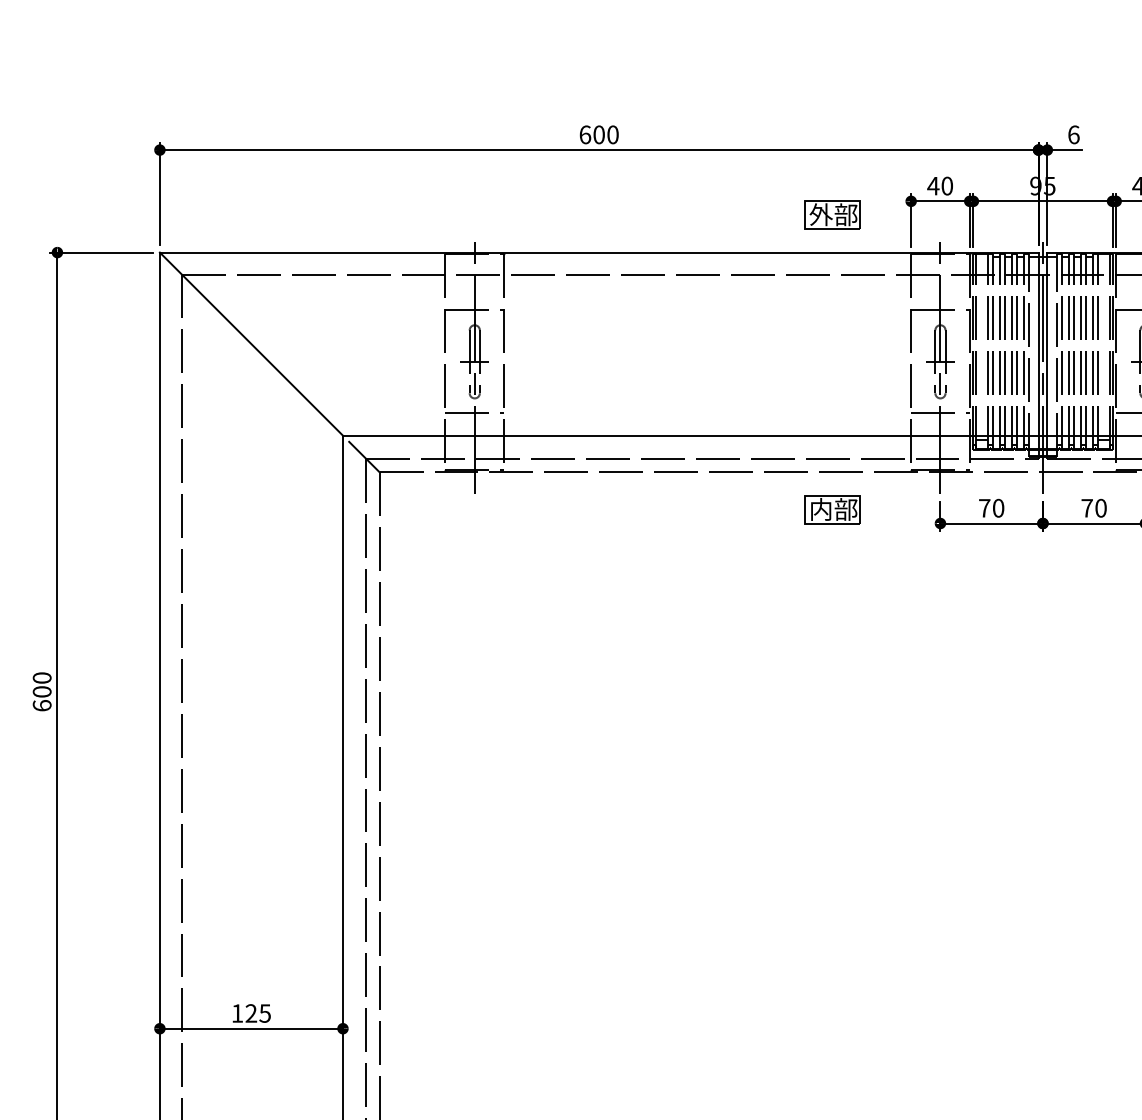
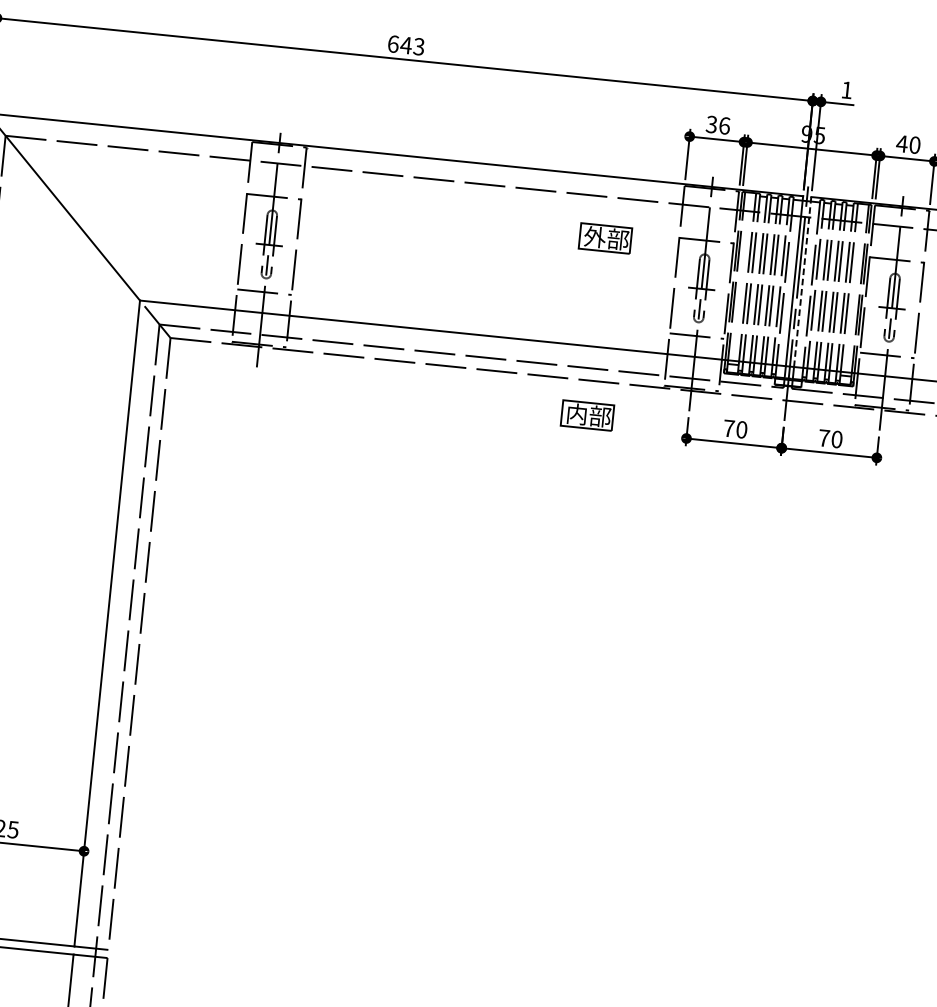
text: (605, 134) -> (412, 45), 600 -> 643
text: (1073, 134) -> (846, 89), 6 -> 1
text: (940, 185) -> (718, 124), 40 -> 36
part: (832, 214) -> (605, 237), moved
line: (1047, 344) -> (802, 282), solid -> dashed

